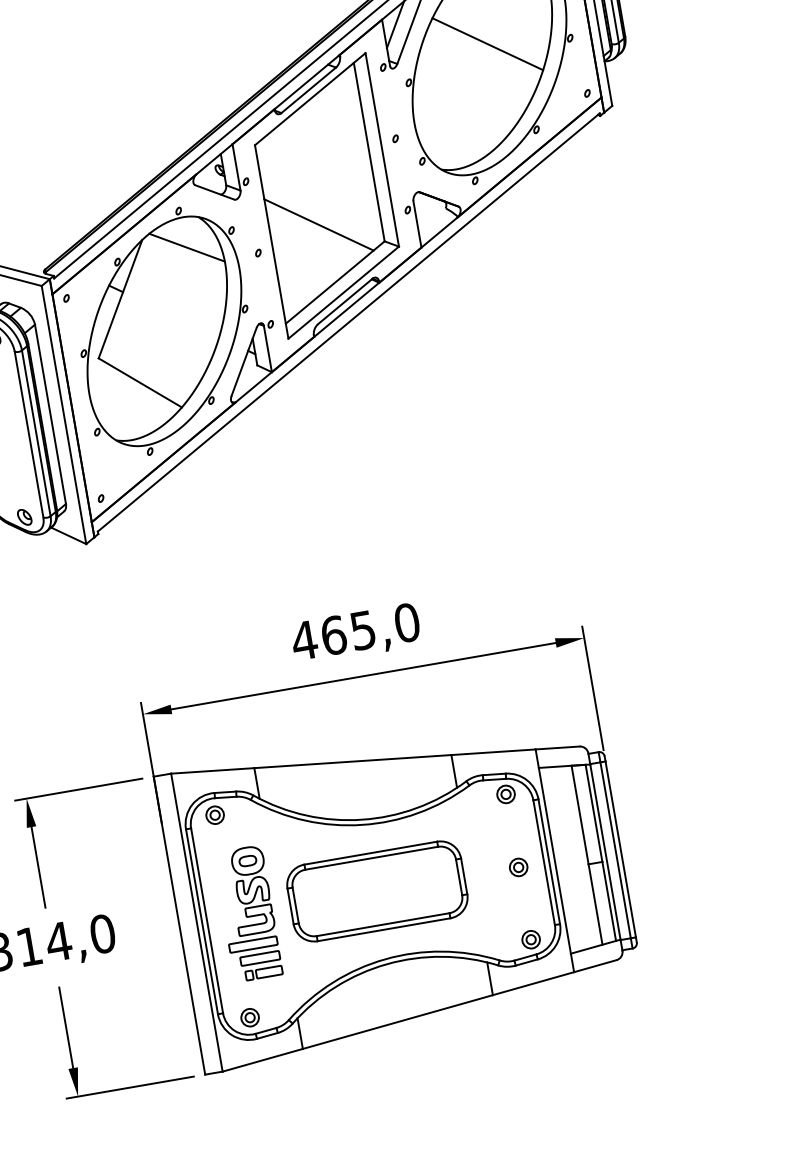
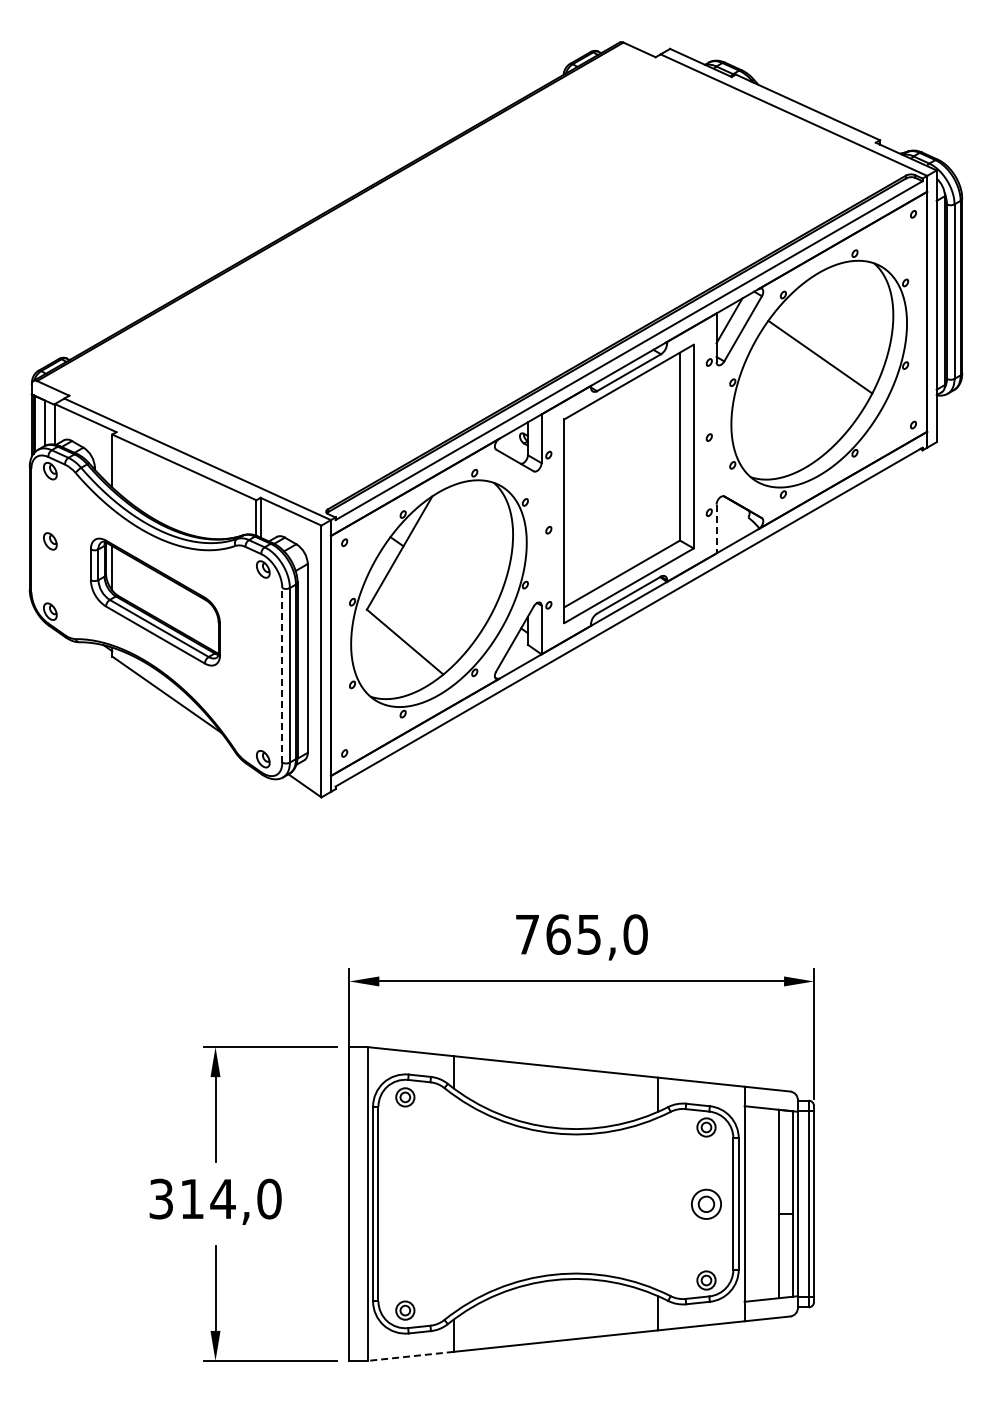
line: (417, 224) -> (716, 529), solid -> dashed
line: (318, 225) -> (615, 512), removed
line: (186, 248) -> (476, 512), removed
line: (29, 433) -> (282, 674), solid -> dashed
text: (304, 640) -> (527, 934), 465,0 -> 765,0
part: (518, 867) -> (706, 1204), size x1.6
part: (377, 891) -> (557, 1203), removed
part: (247, 913) -> (421, 1203), removed
line: (262, 1060) -> (410, 1356), solid -> dashed

